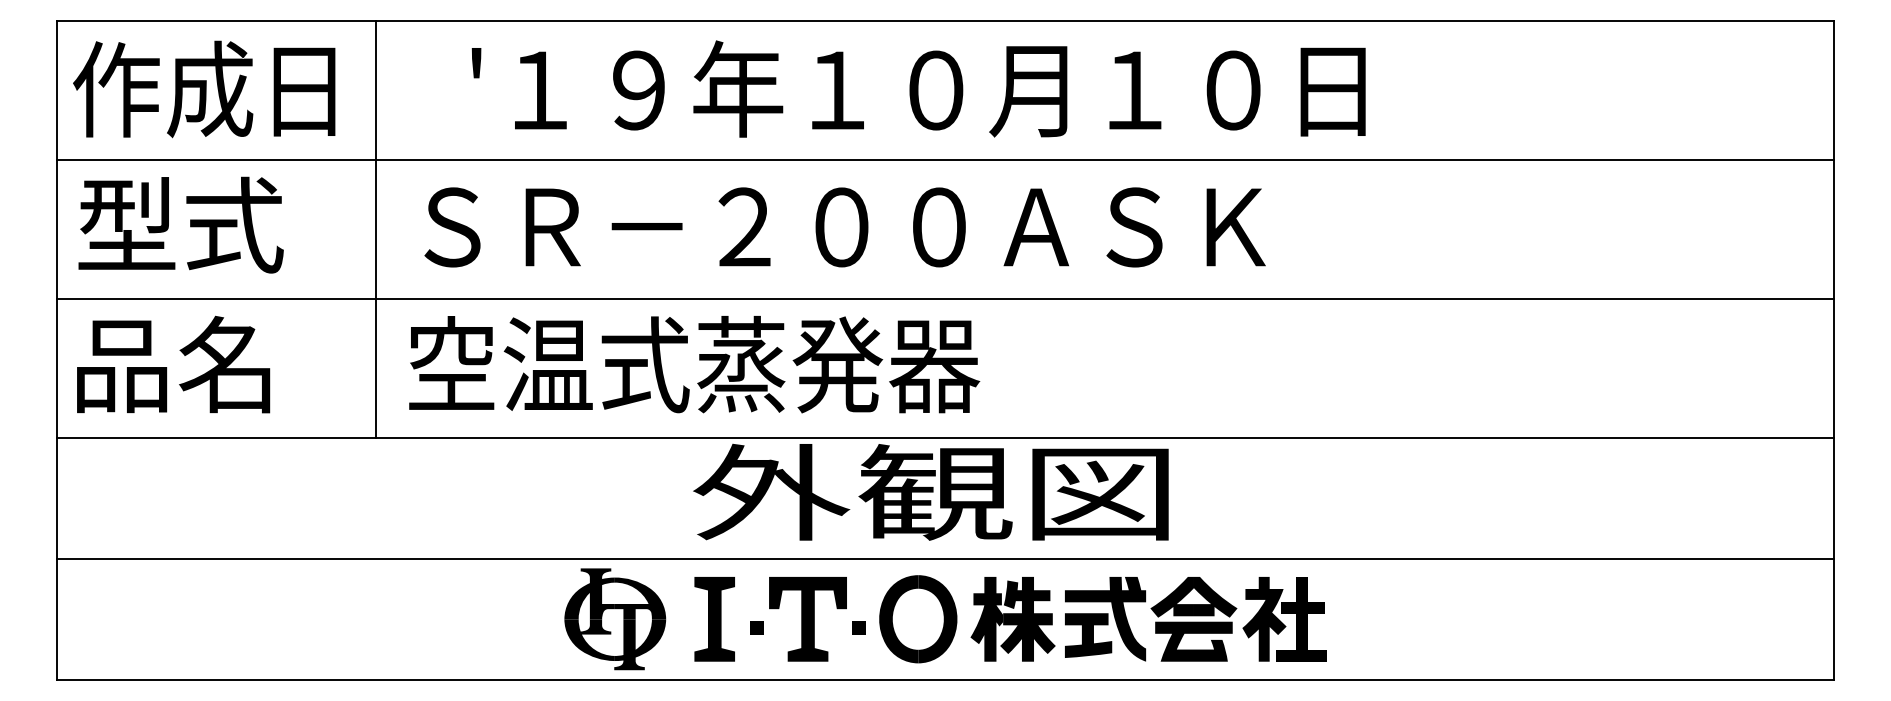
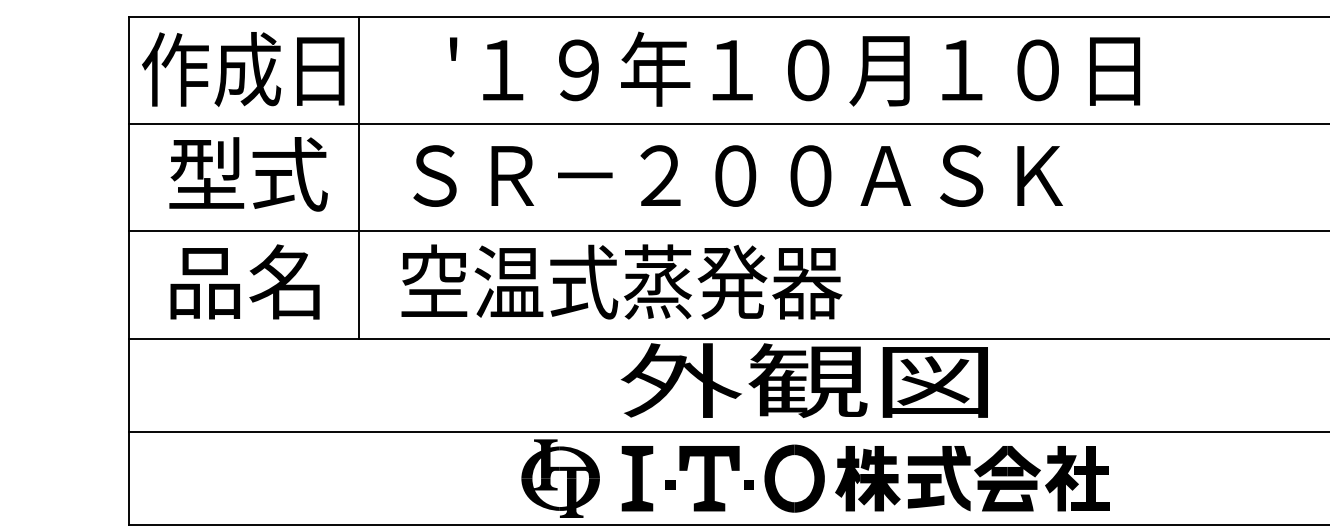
text: (180, 224) -> (248, 173), moved
line: (376, 229) -> (359, 177), moved
text: (173, 364) -> (245, 281), moved

